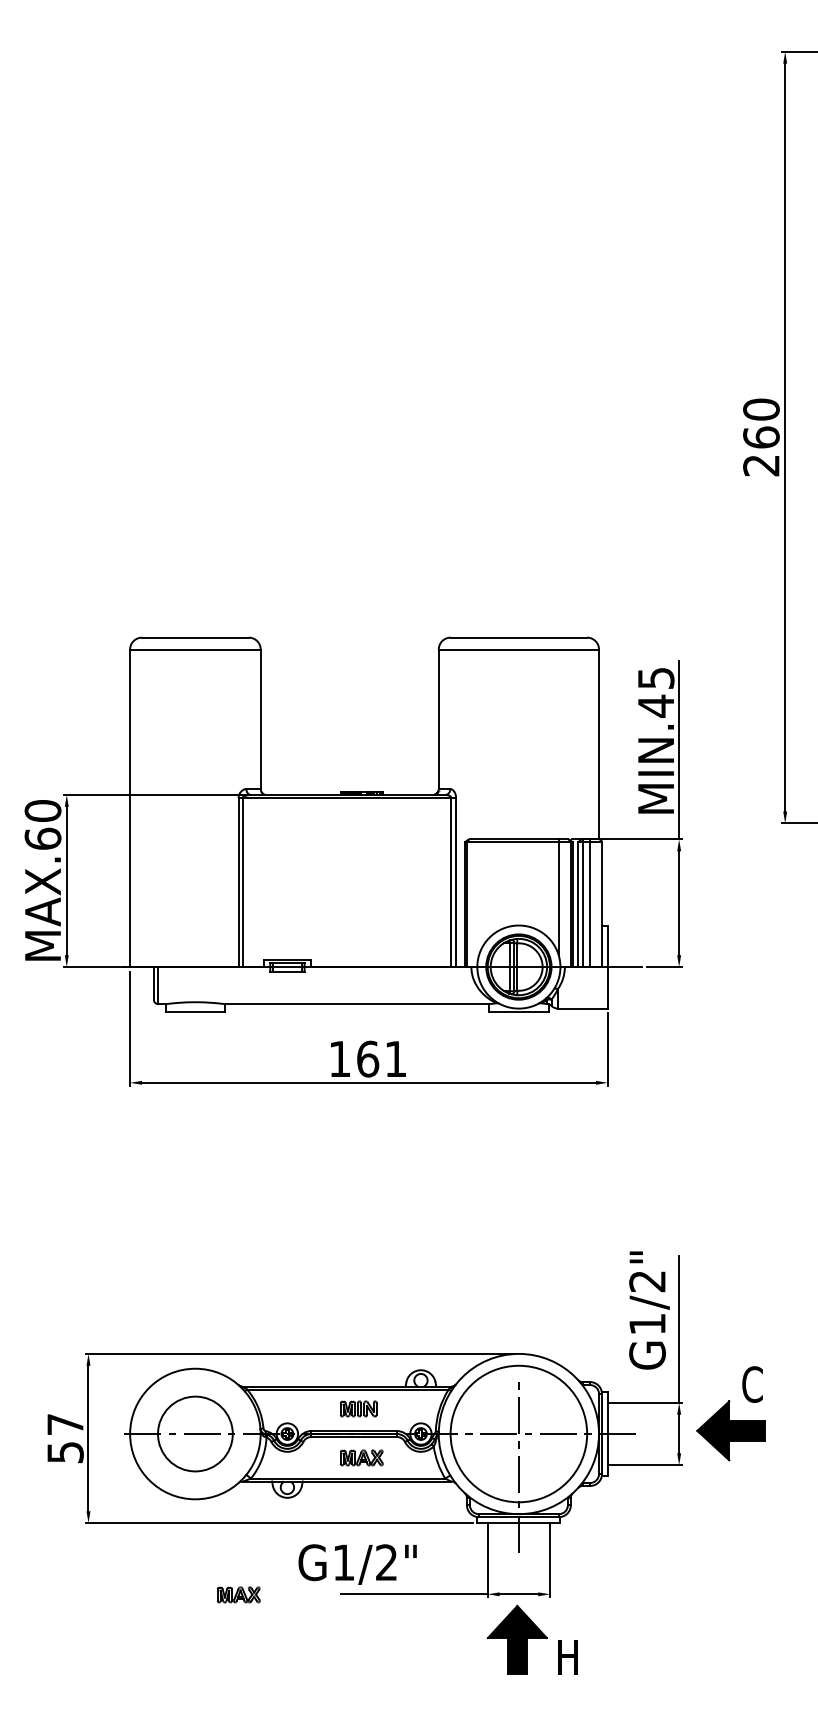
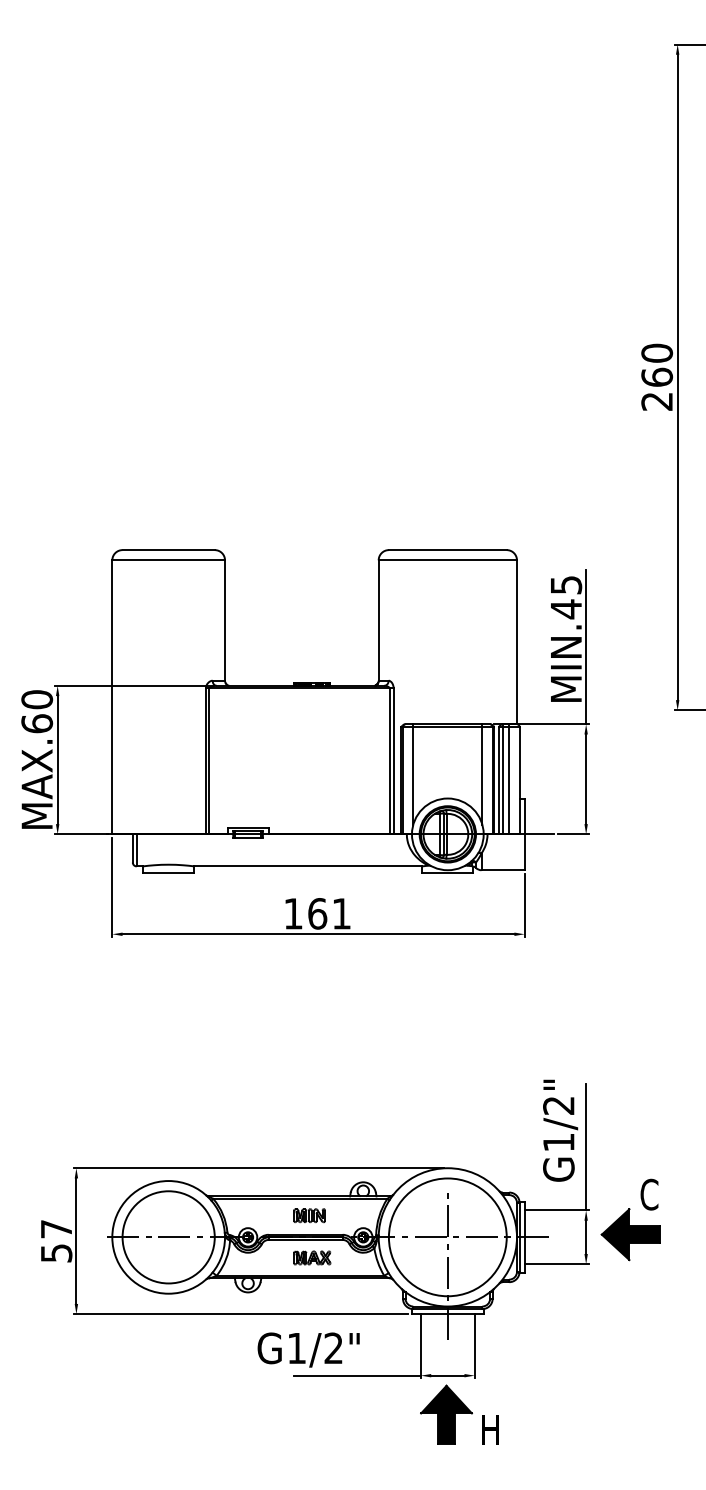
line: (478, 897) -> (412, 774), added
circle: (195, 1433) -> (168, 1236), size x1.43
part: (238, 1594) -> (205, 1375), removed

